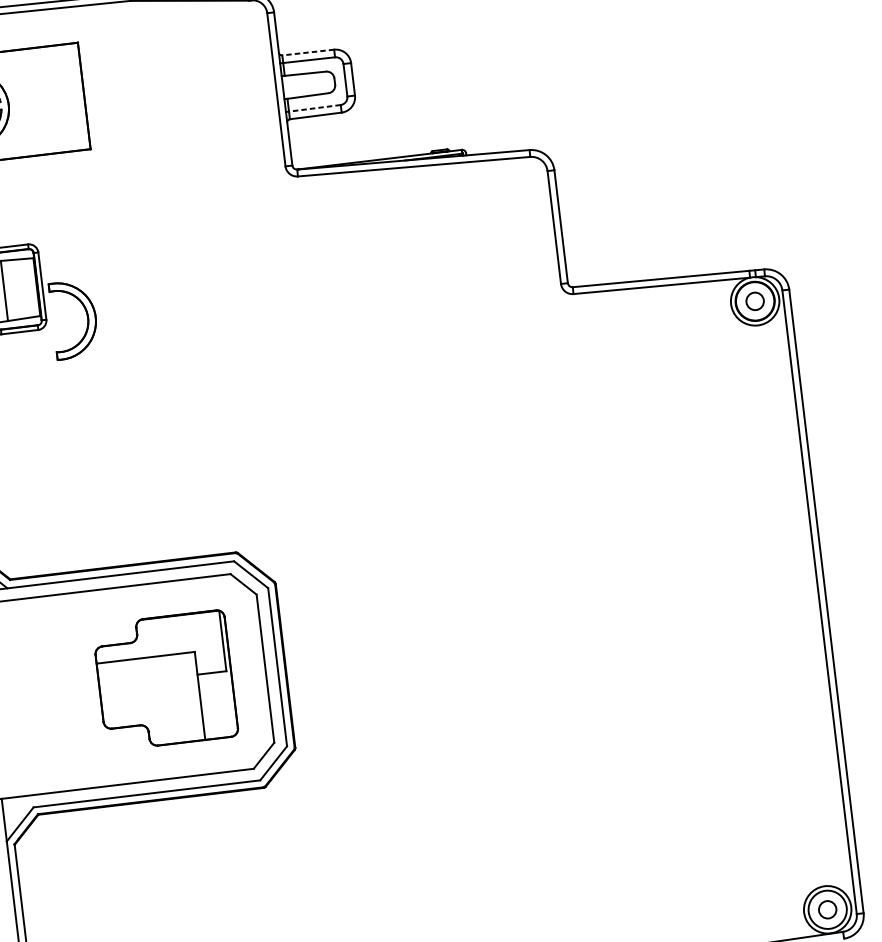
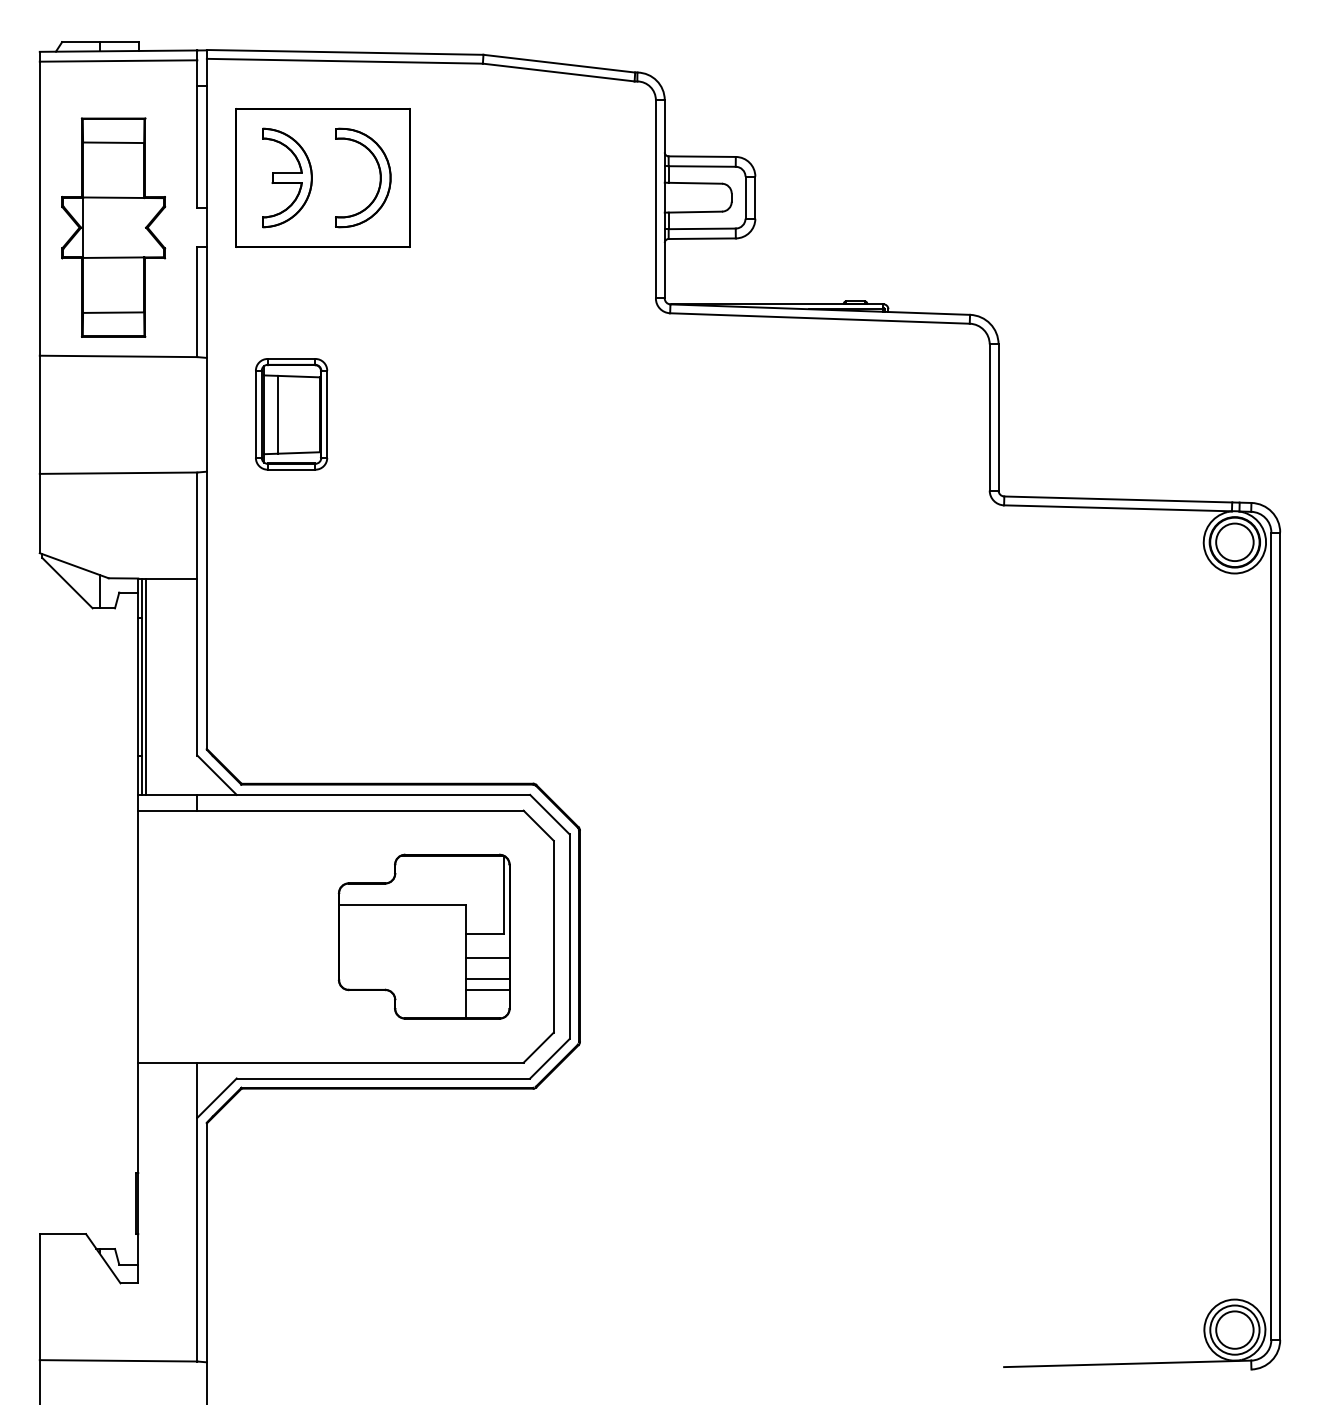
line: (308, 52) -> (702, 156), dashed -> solid
line: (315, 108) -> (702, 228), dashed -> solid
circle: (754, 301) -> (1234, 542), size x1.67
part: (87, 317) -> (379, 177), moved
line: (216, 691) -> (487, 958), added
line: (218, 707) -> (487, 978), added
line: (219, 716) -> (487, 990), added
circle: (827, 909) -> (1234, 1329), size x1.67

